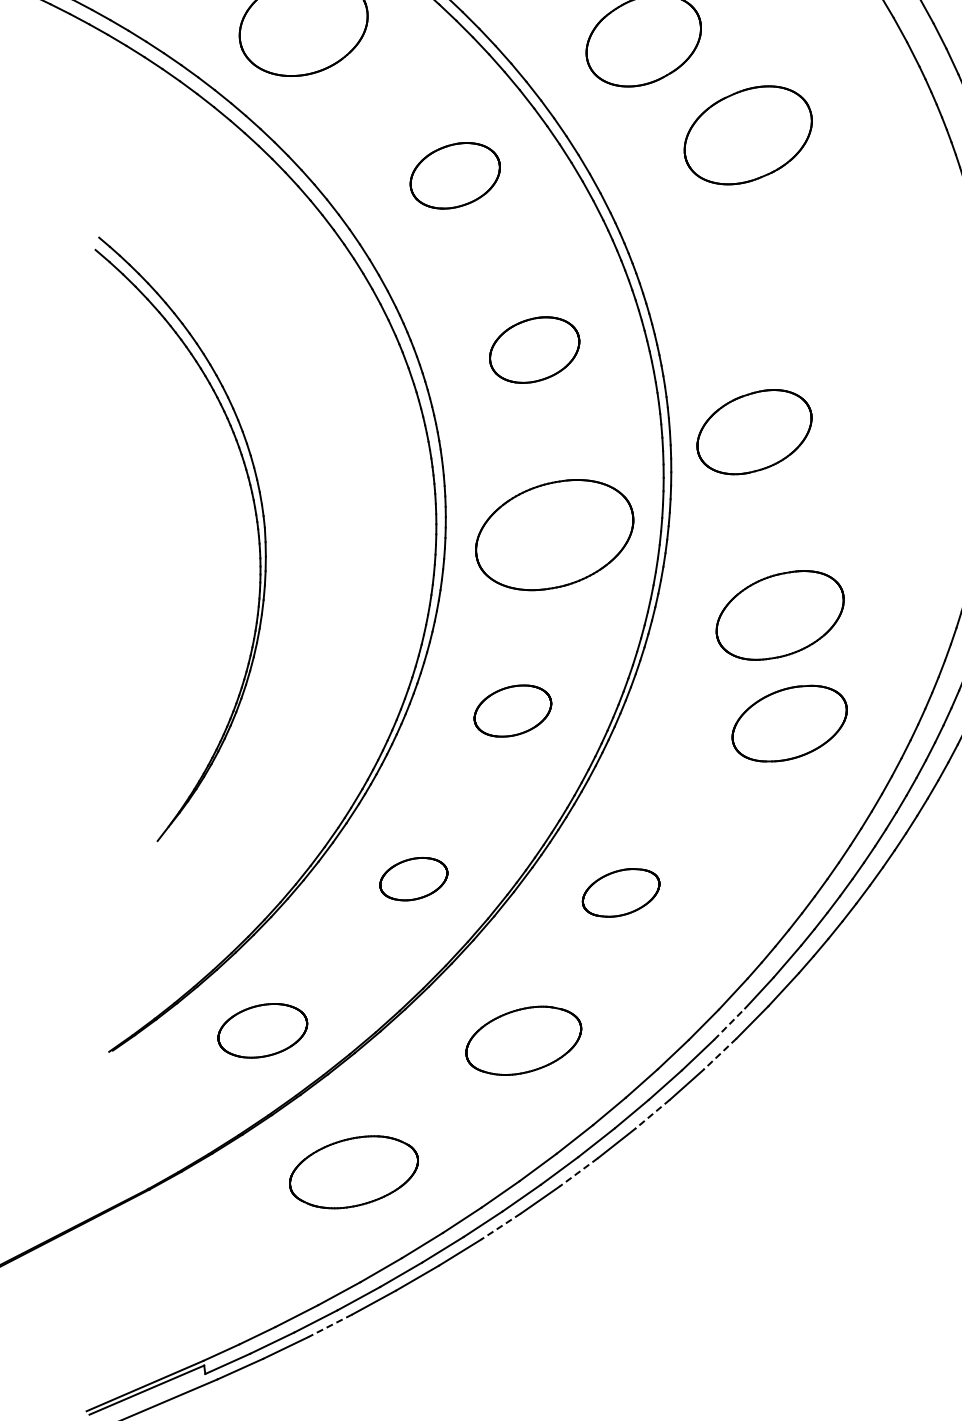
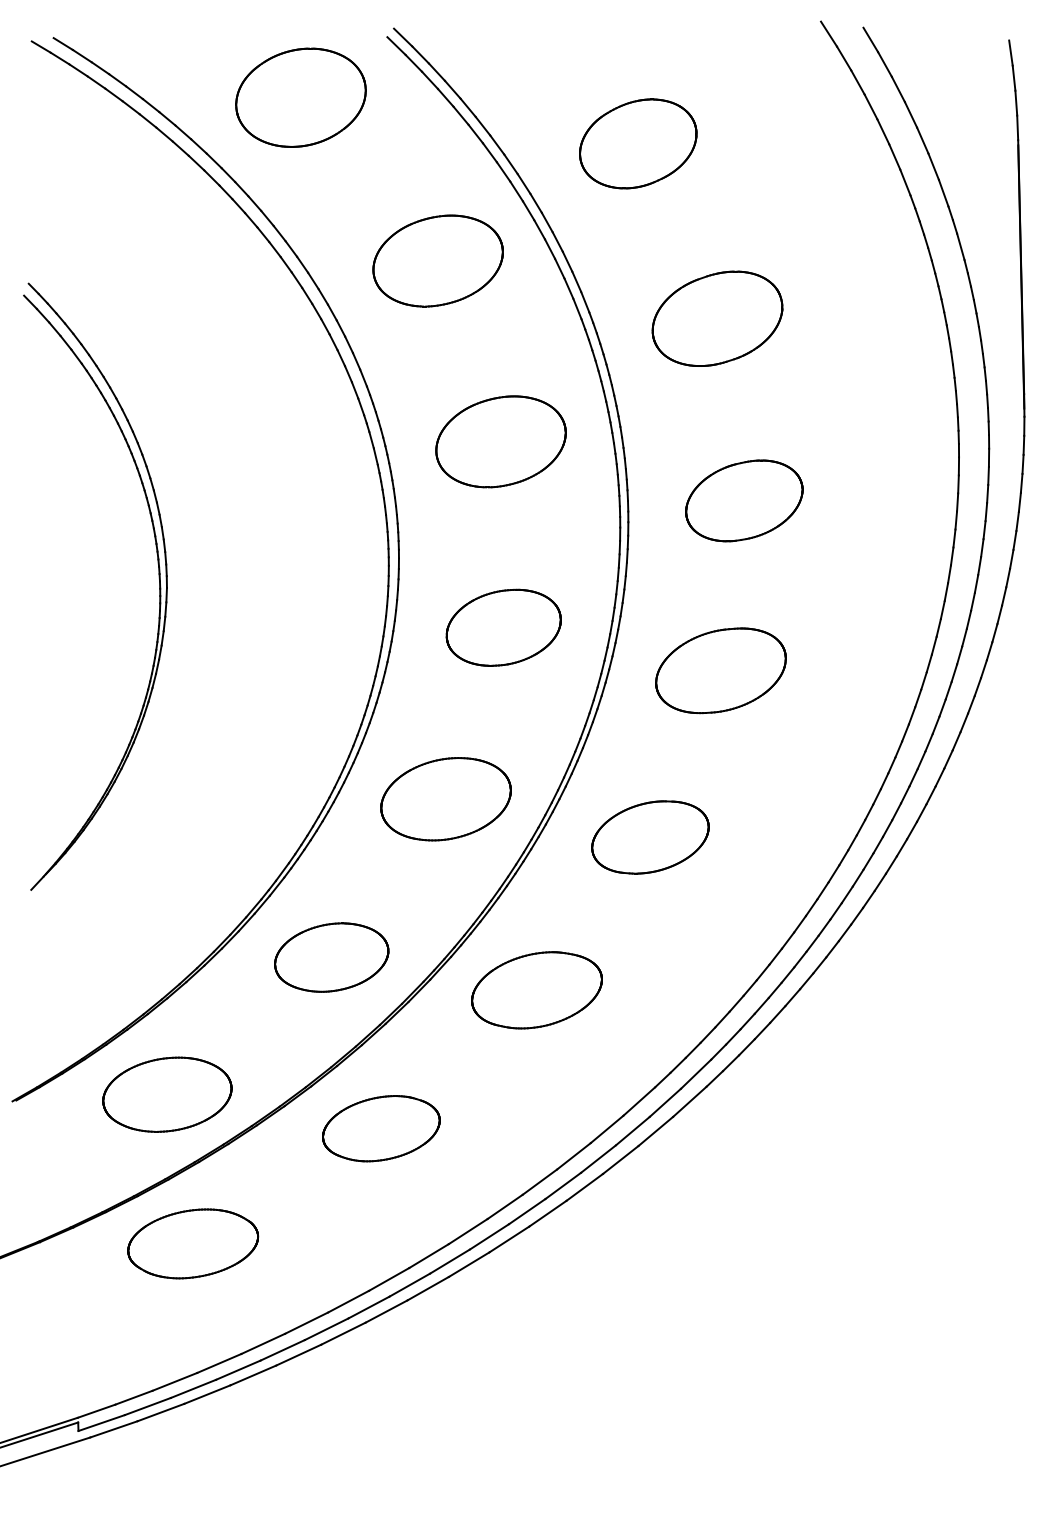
part: (748, 135) -> (717, 318), moved
part: (454, 175) -> (437, 260), size x1.43
part: (534, 349) -> (500, 441), size x1.43
part: (754, 431) -> (744, 500), moved
part: (255, 519) -> (158, 578), moved
part: (554, 534) -> (503, 627), size x0.71
part: (779, 615) -> (720, 670), moved
part: (512, 711) -> (445, 799), size x1.67
part: (789, 723) -> (650, 837), moved
part: (413, 879) -> (331, 957), size x1.67
part: (620, 893) -> (536, 990), size x1.67
line: (730, 1023) -> (633, 1130), dashed -> solid
part: (262, 1030) -> (167, 1094), size x1.43
part: (523, 1040) -> (381, 1128), moved
line: (719, 1053) -> (620, 1159), dashed -> solid
line: (652, 1114) -> (547, 1213), dashed -> solid
part: (354, 1171) -> (193, 1243), moved
line: (579, 1172) -> (469, 1264), dashed -> solid
line: (500, 1226) -> (386, 1311), dashed -> solid
line: (330, 1325) -> (207, 1394), dashed -> solid

